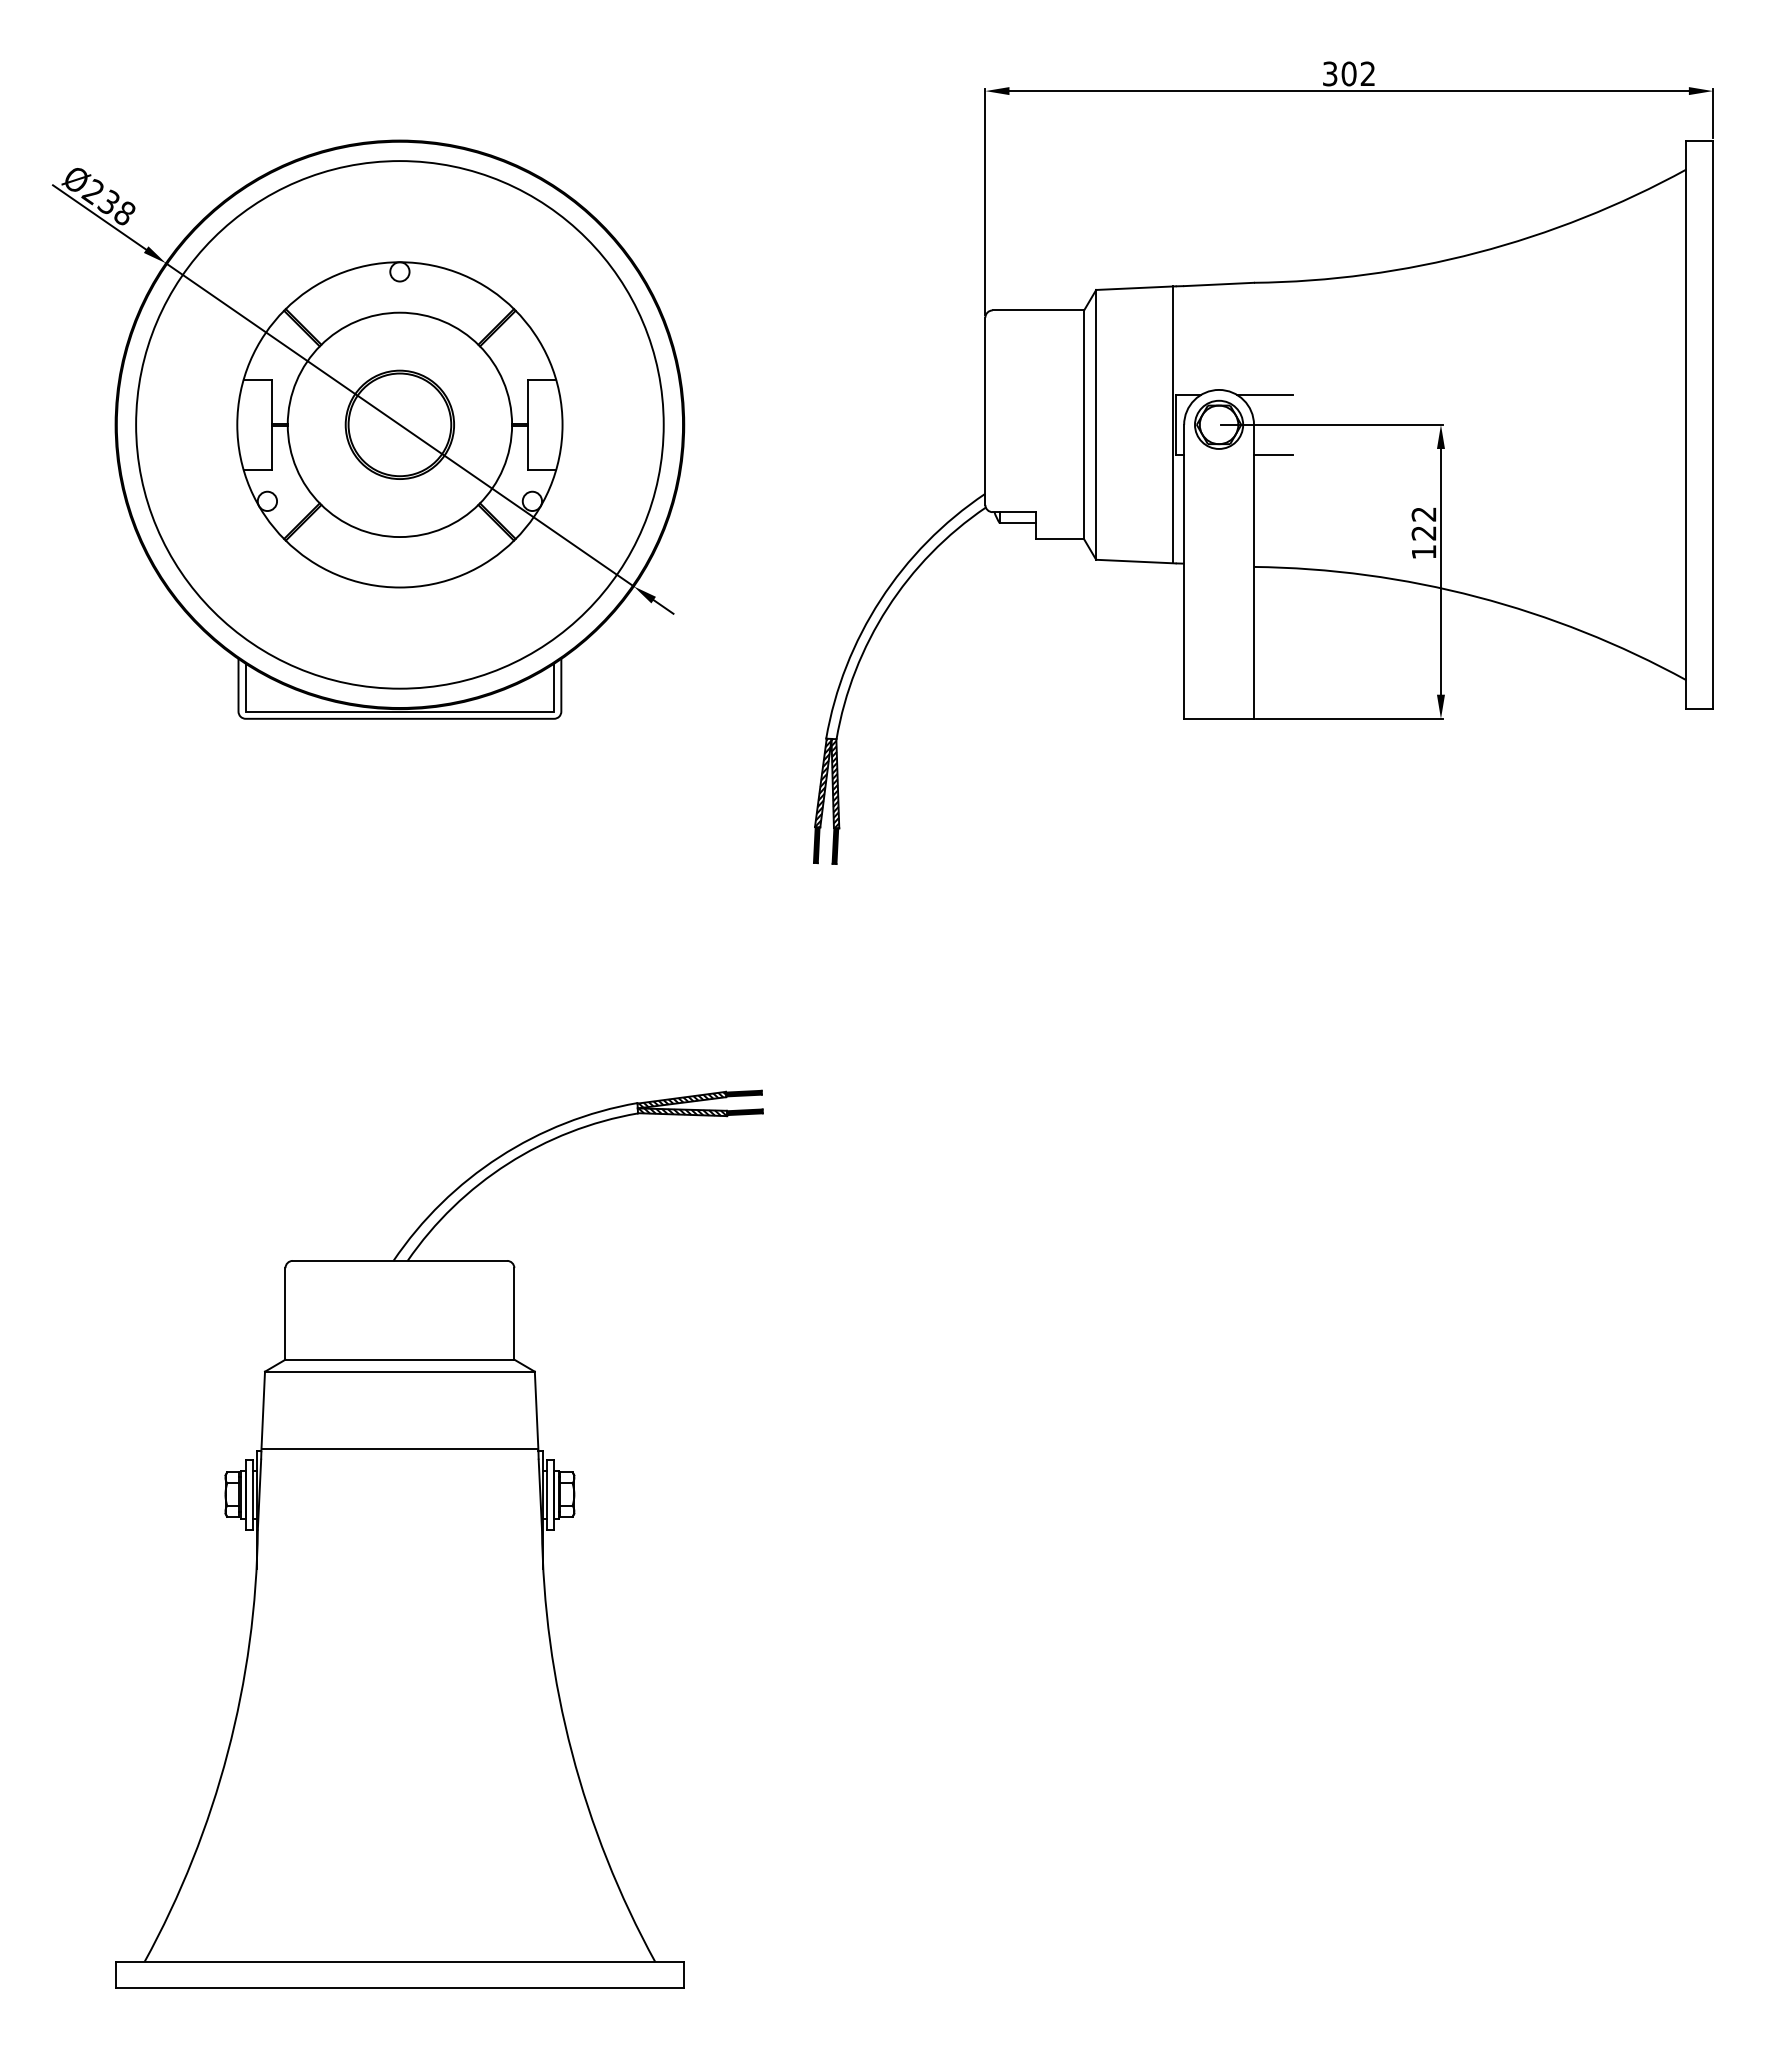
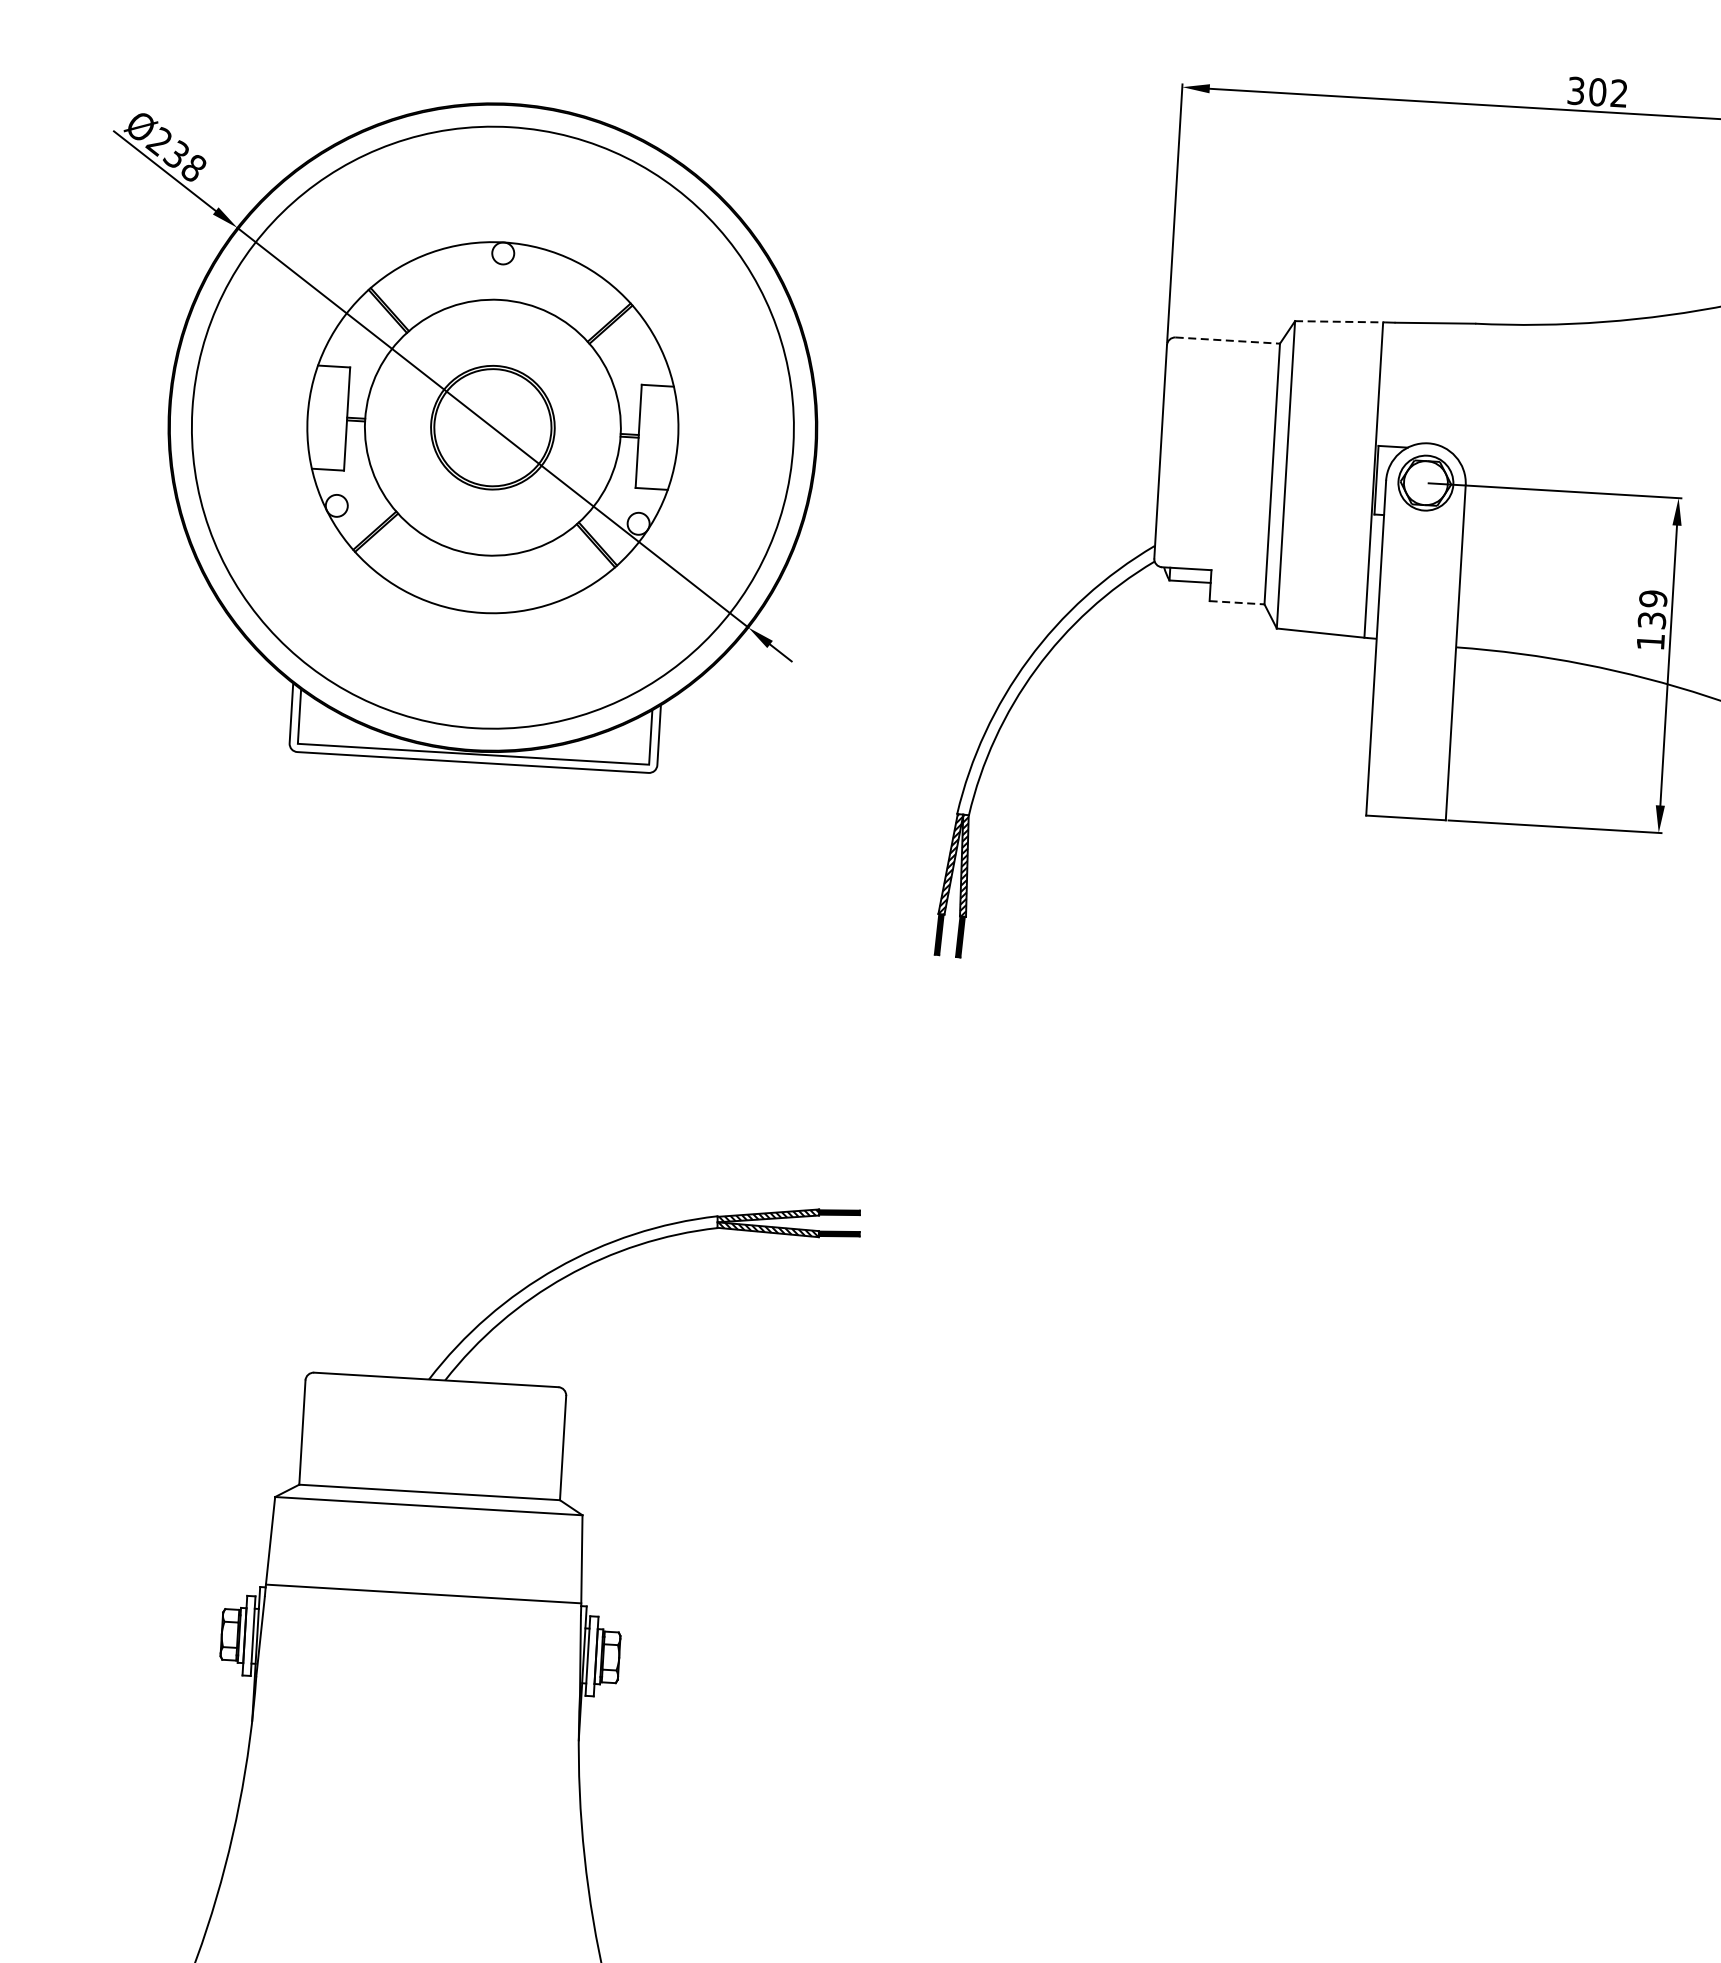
line: (1135, 288) -> (1339, 322), solid -> dashed
line: (1038, 310) -> (1227, 340), solid -> dashed
line: (1264, 394) -> (1479, 451), removed
line: (1273, 455) -> (1485, 521), removed
text: (1423, 523) -> (1652, 609), 122 -> 139
line: (1060, 539) -> (1237, 602), solid -> dashed

